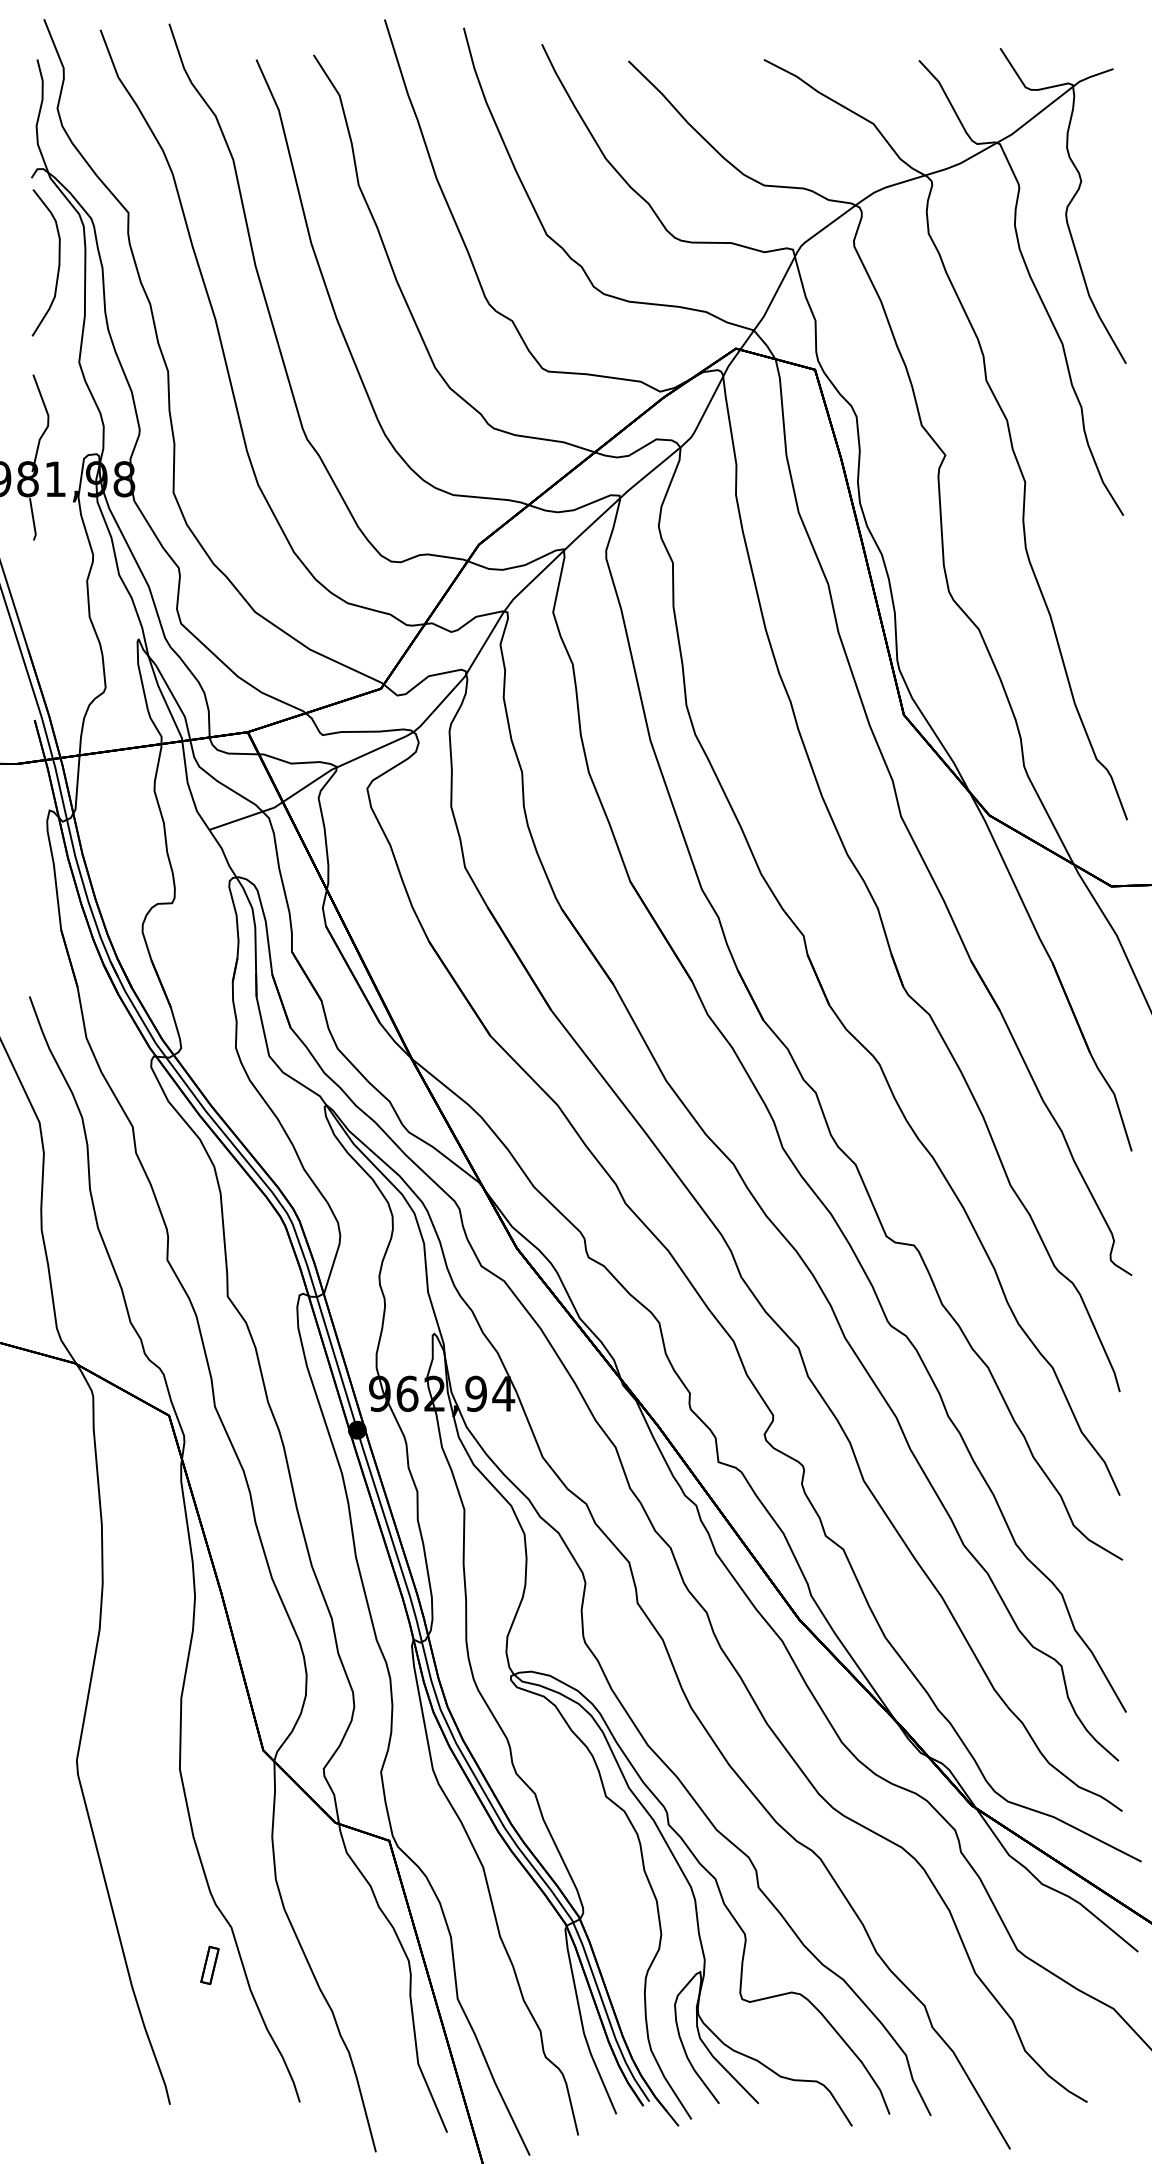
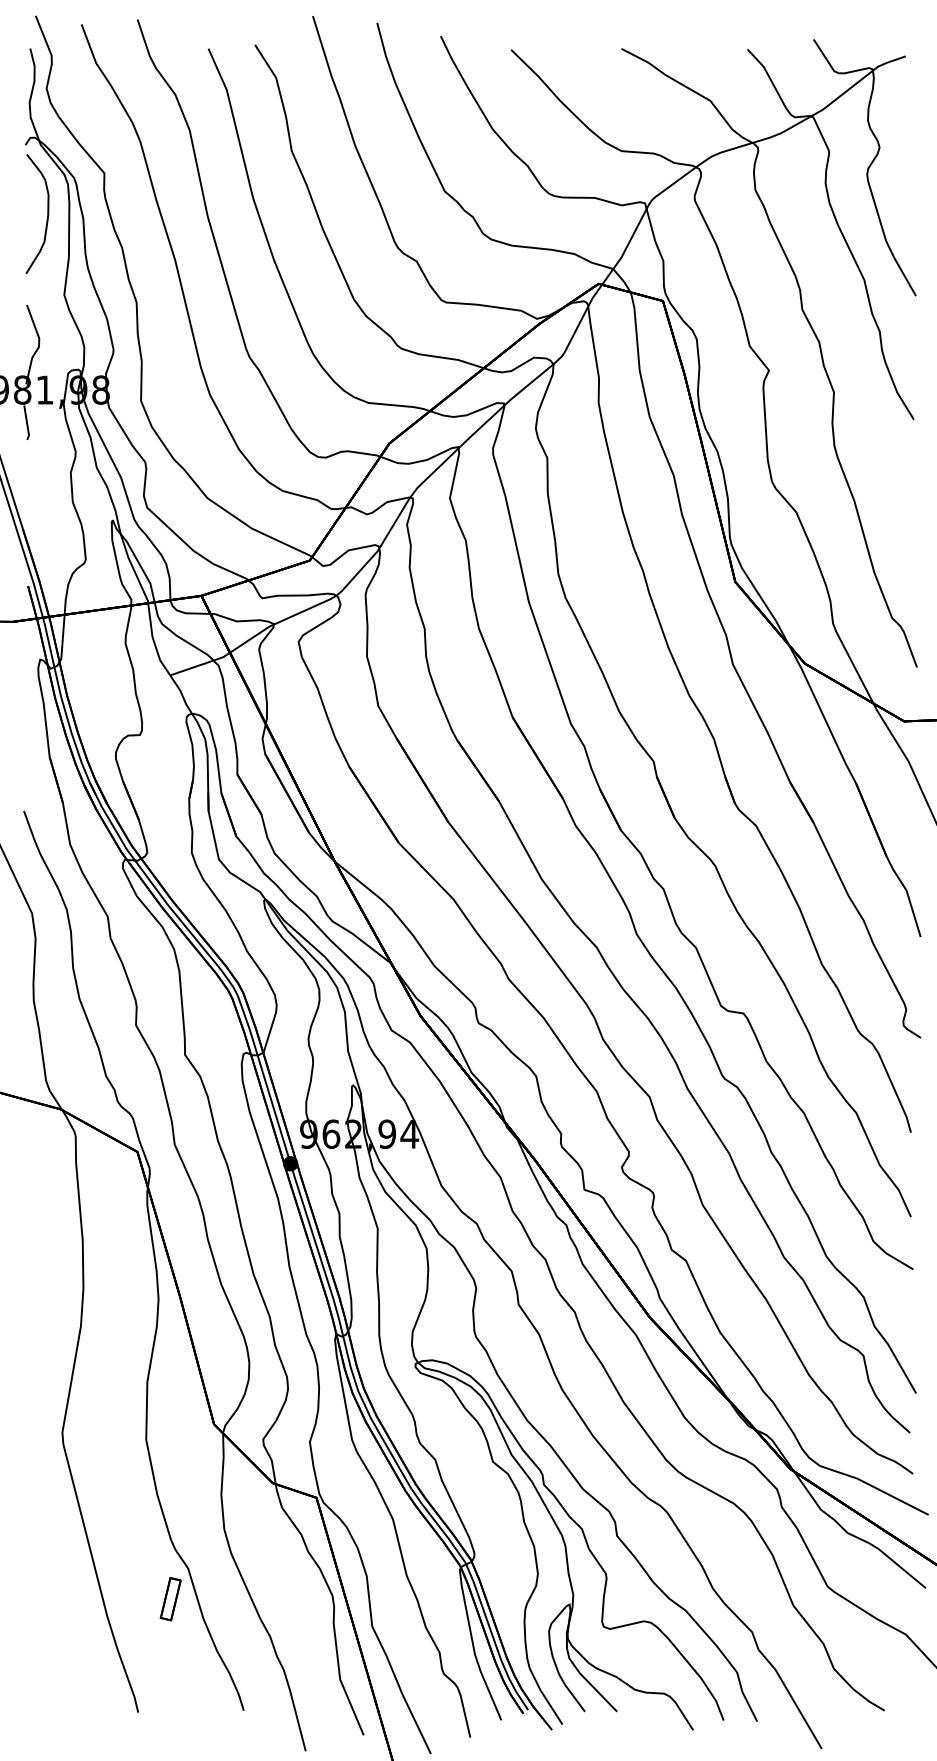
part: (209, 1965) -> (170, 1599), size x1.4

